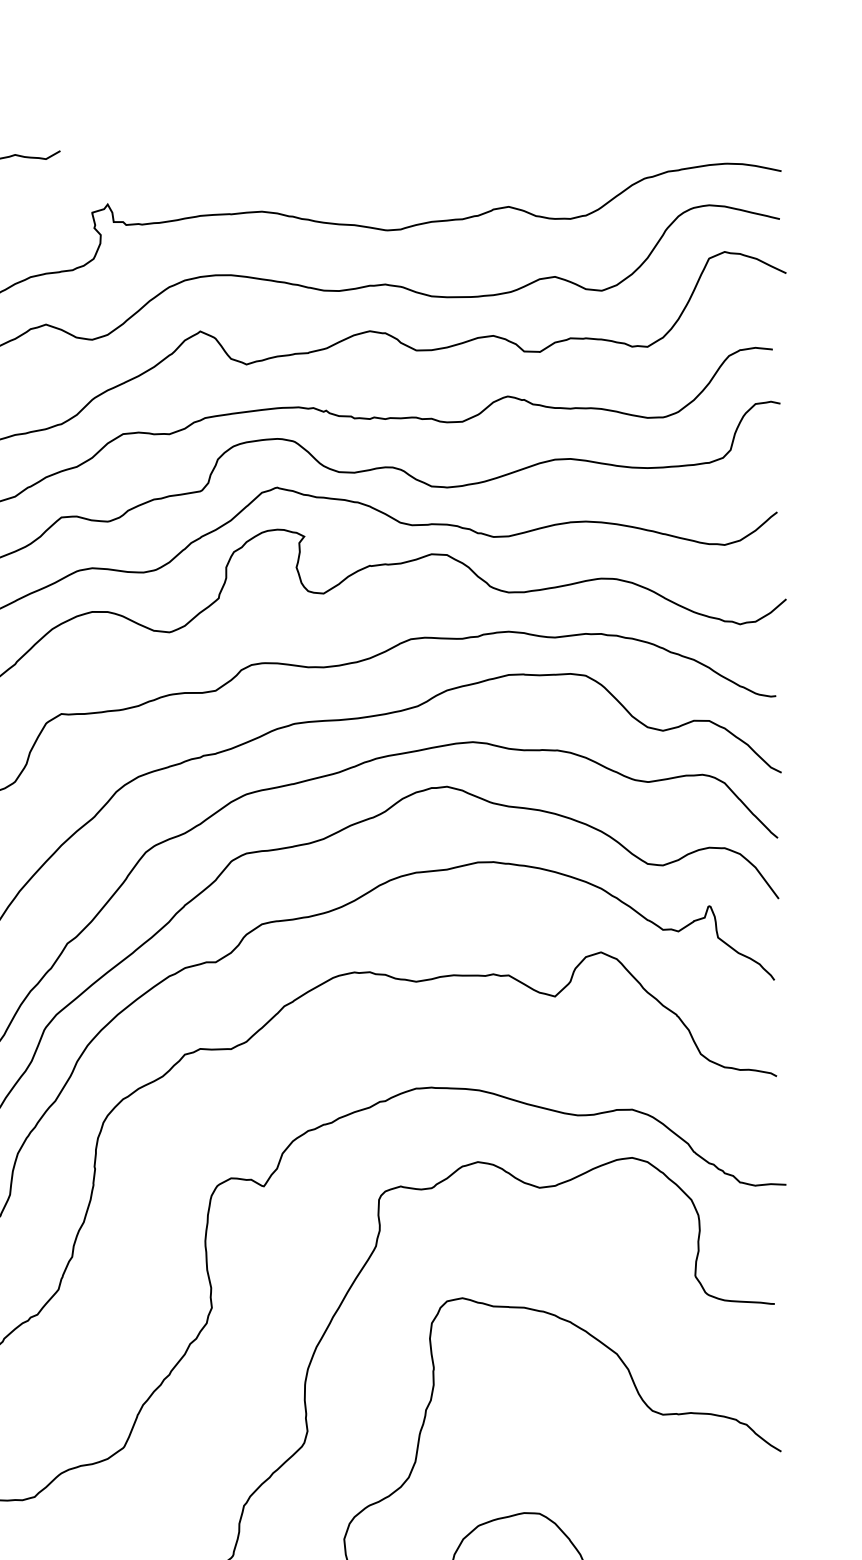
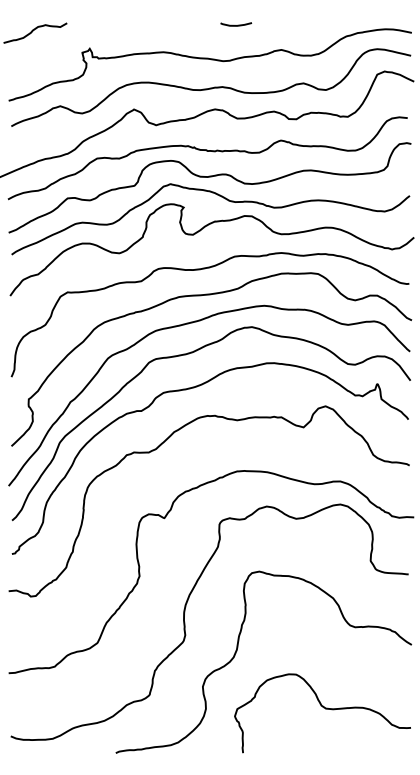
curve: (416, 153) -> (237, 24), added

